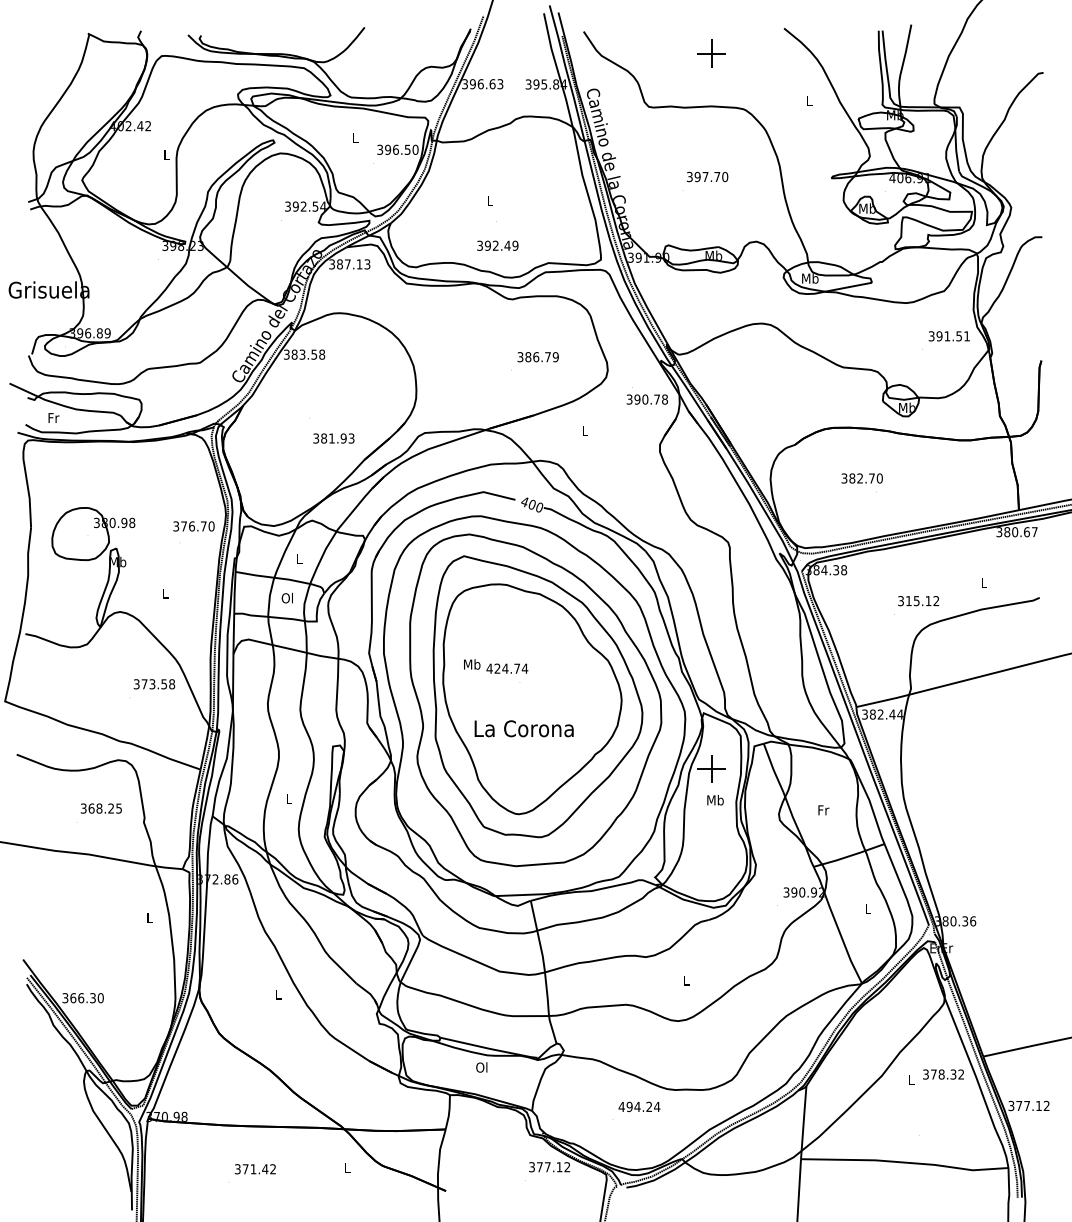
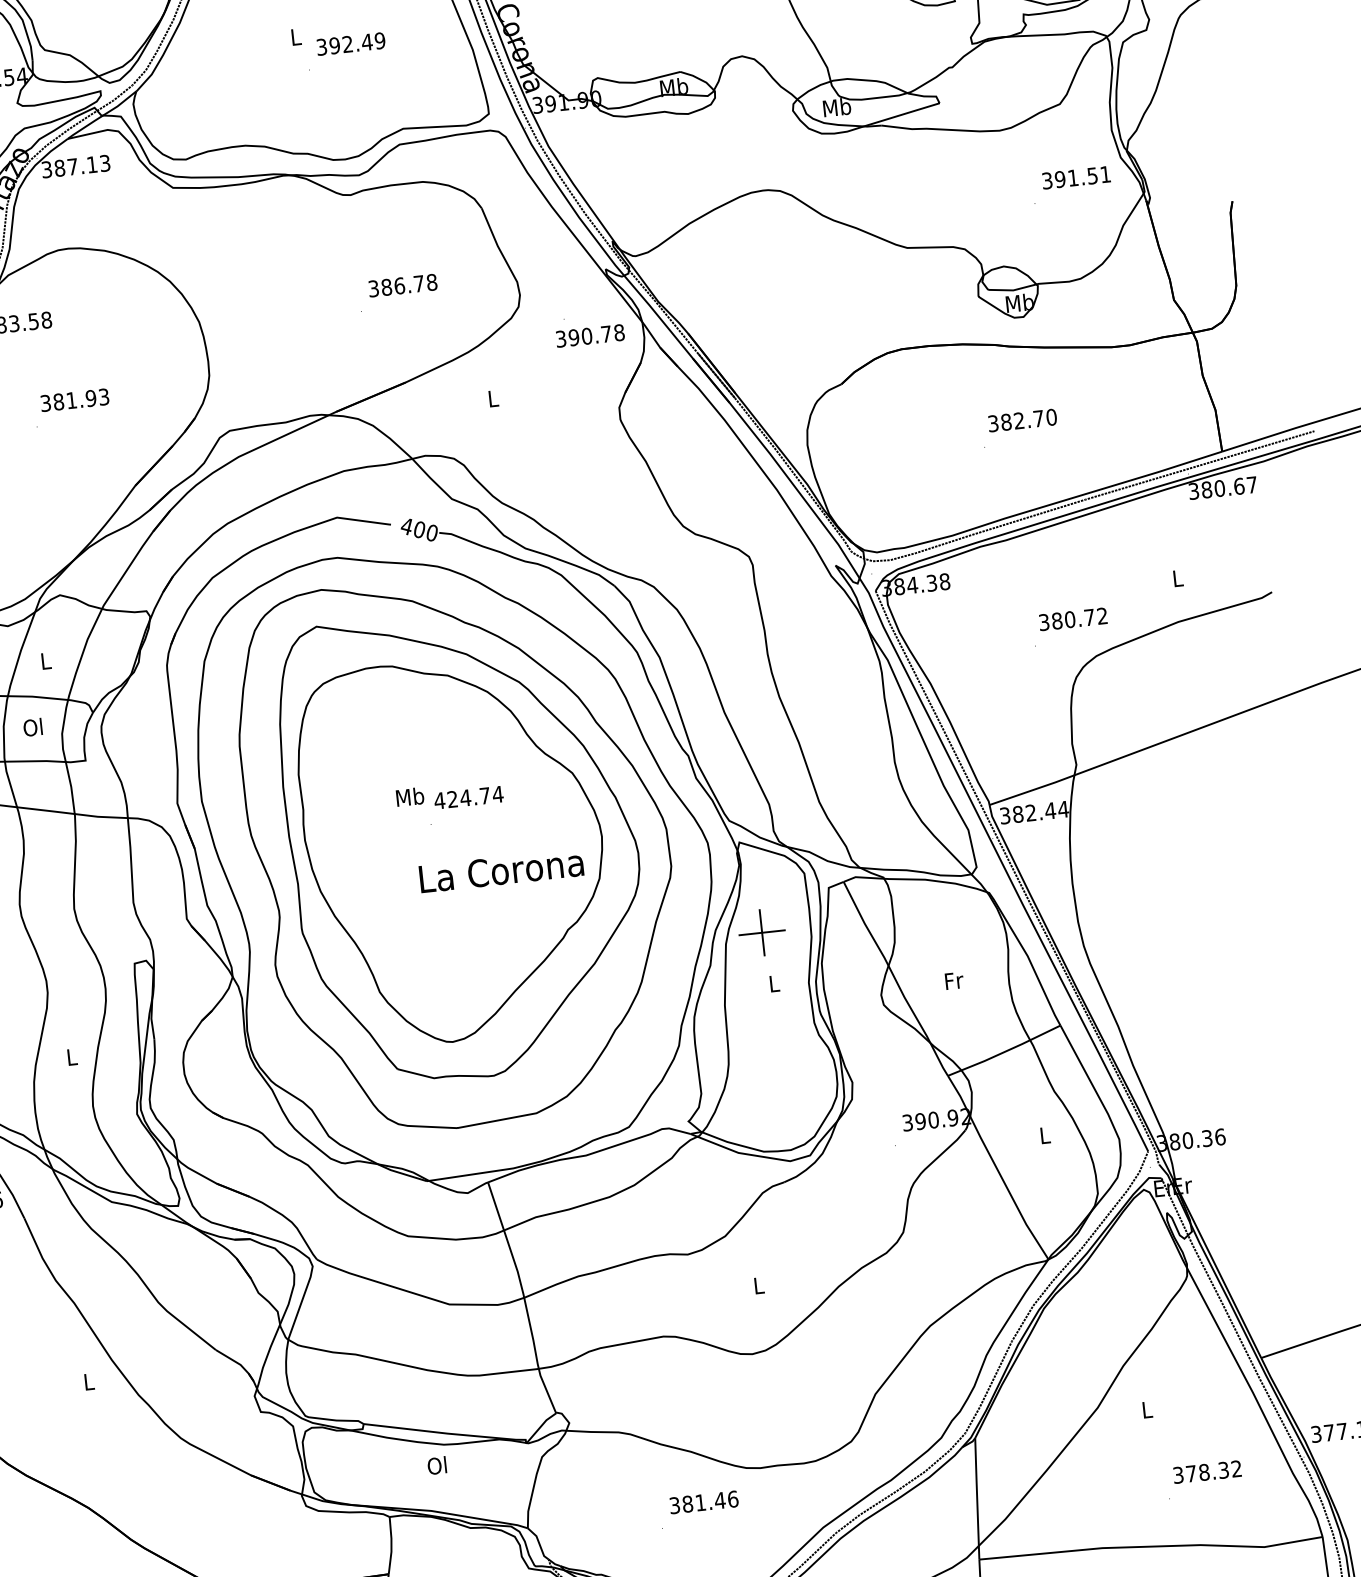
text: (497, 245) -> (350, 43), moved
text: (555, 357) -> (431, 283), 386.79 -> 386.78
text: (333, 438) -> (74, 400), moved
text: (861, 478) -> (1021, 420), moved
text: (918, 601) -> (1073, 619), 315.12 -> 380.72
text: (496, 666) -> (450, 795), moved
text: (523, 728) -> (500, 870), moved
text: (715, 800) -> (774, 984), Mb -> L
text: (943, 1074) -> (1207, 1472), moved
text: (639, 1106) -> (703, 1501), 494.24 -> 381.46

